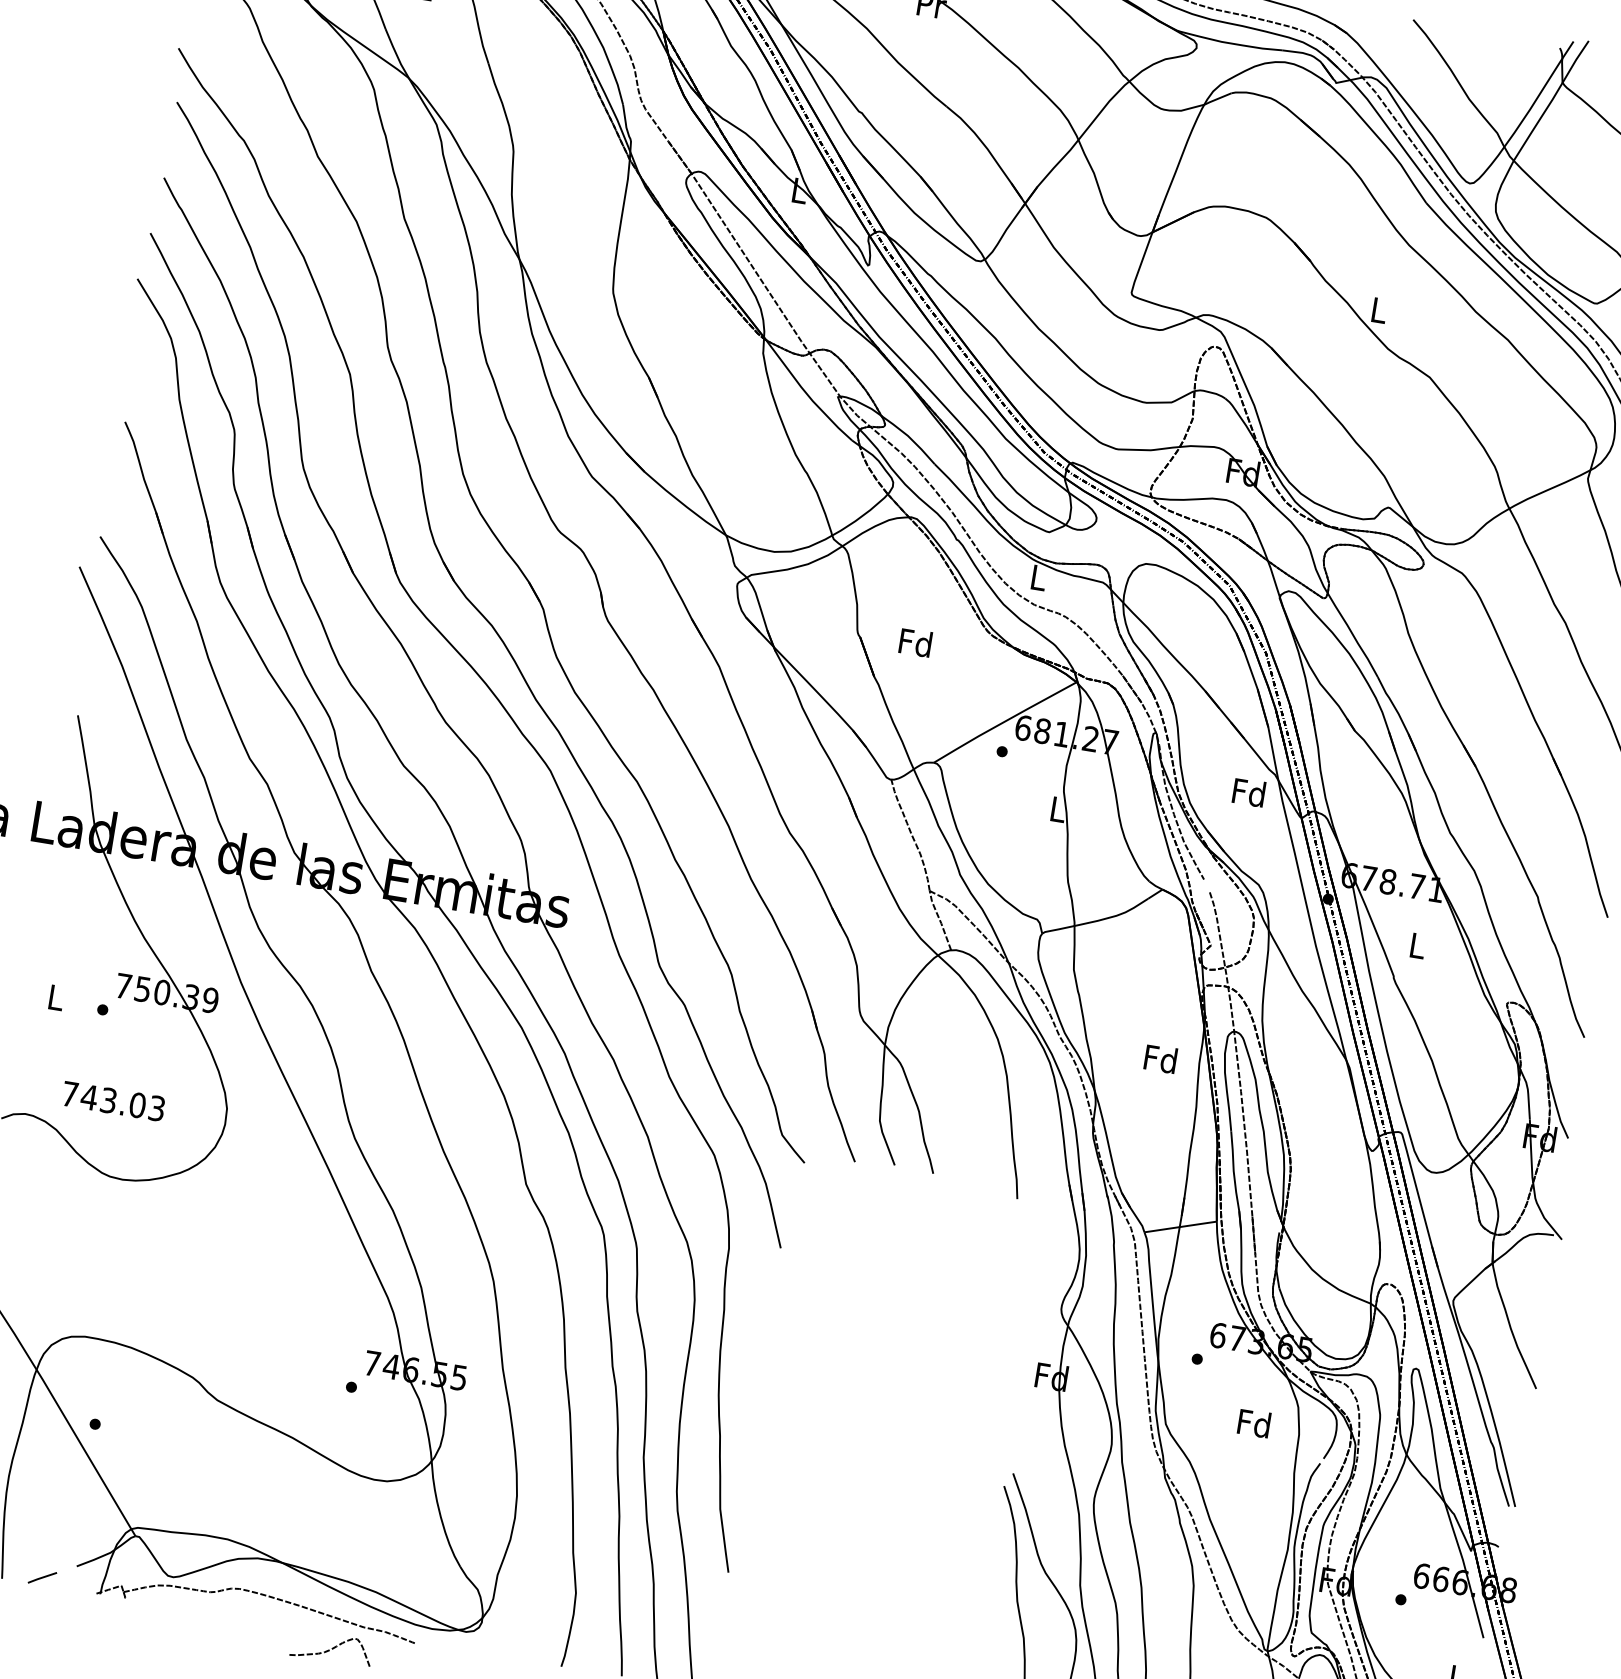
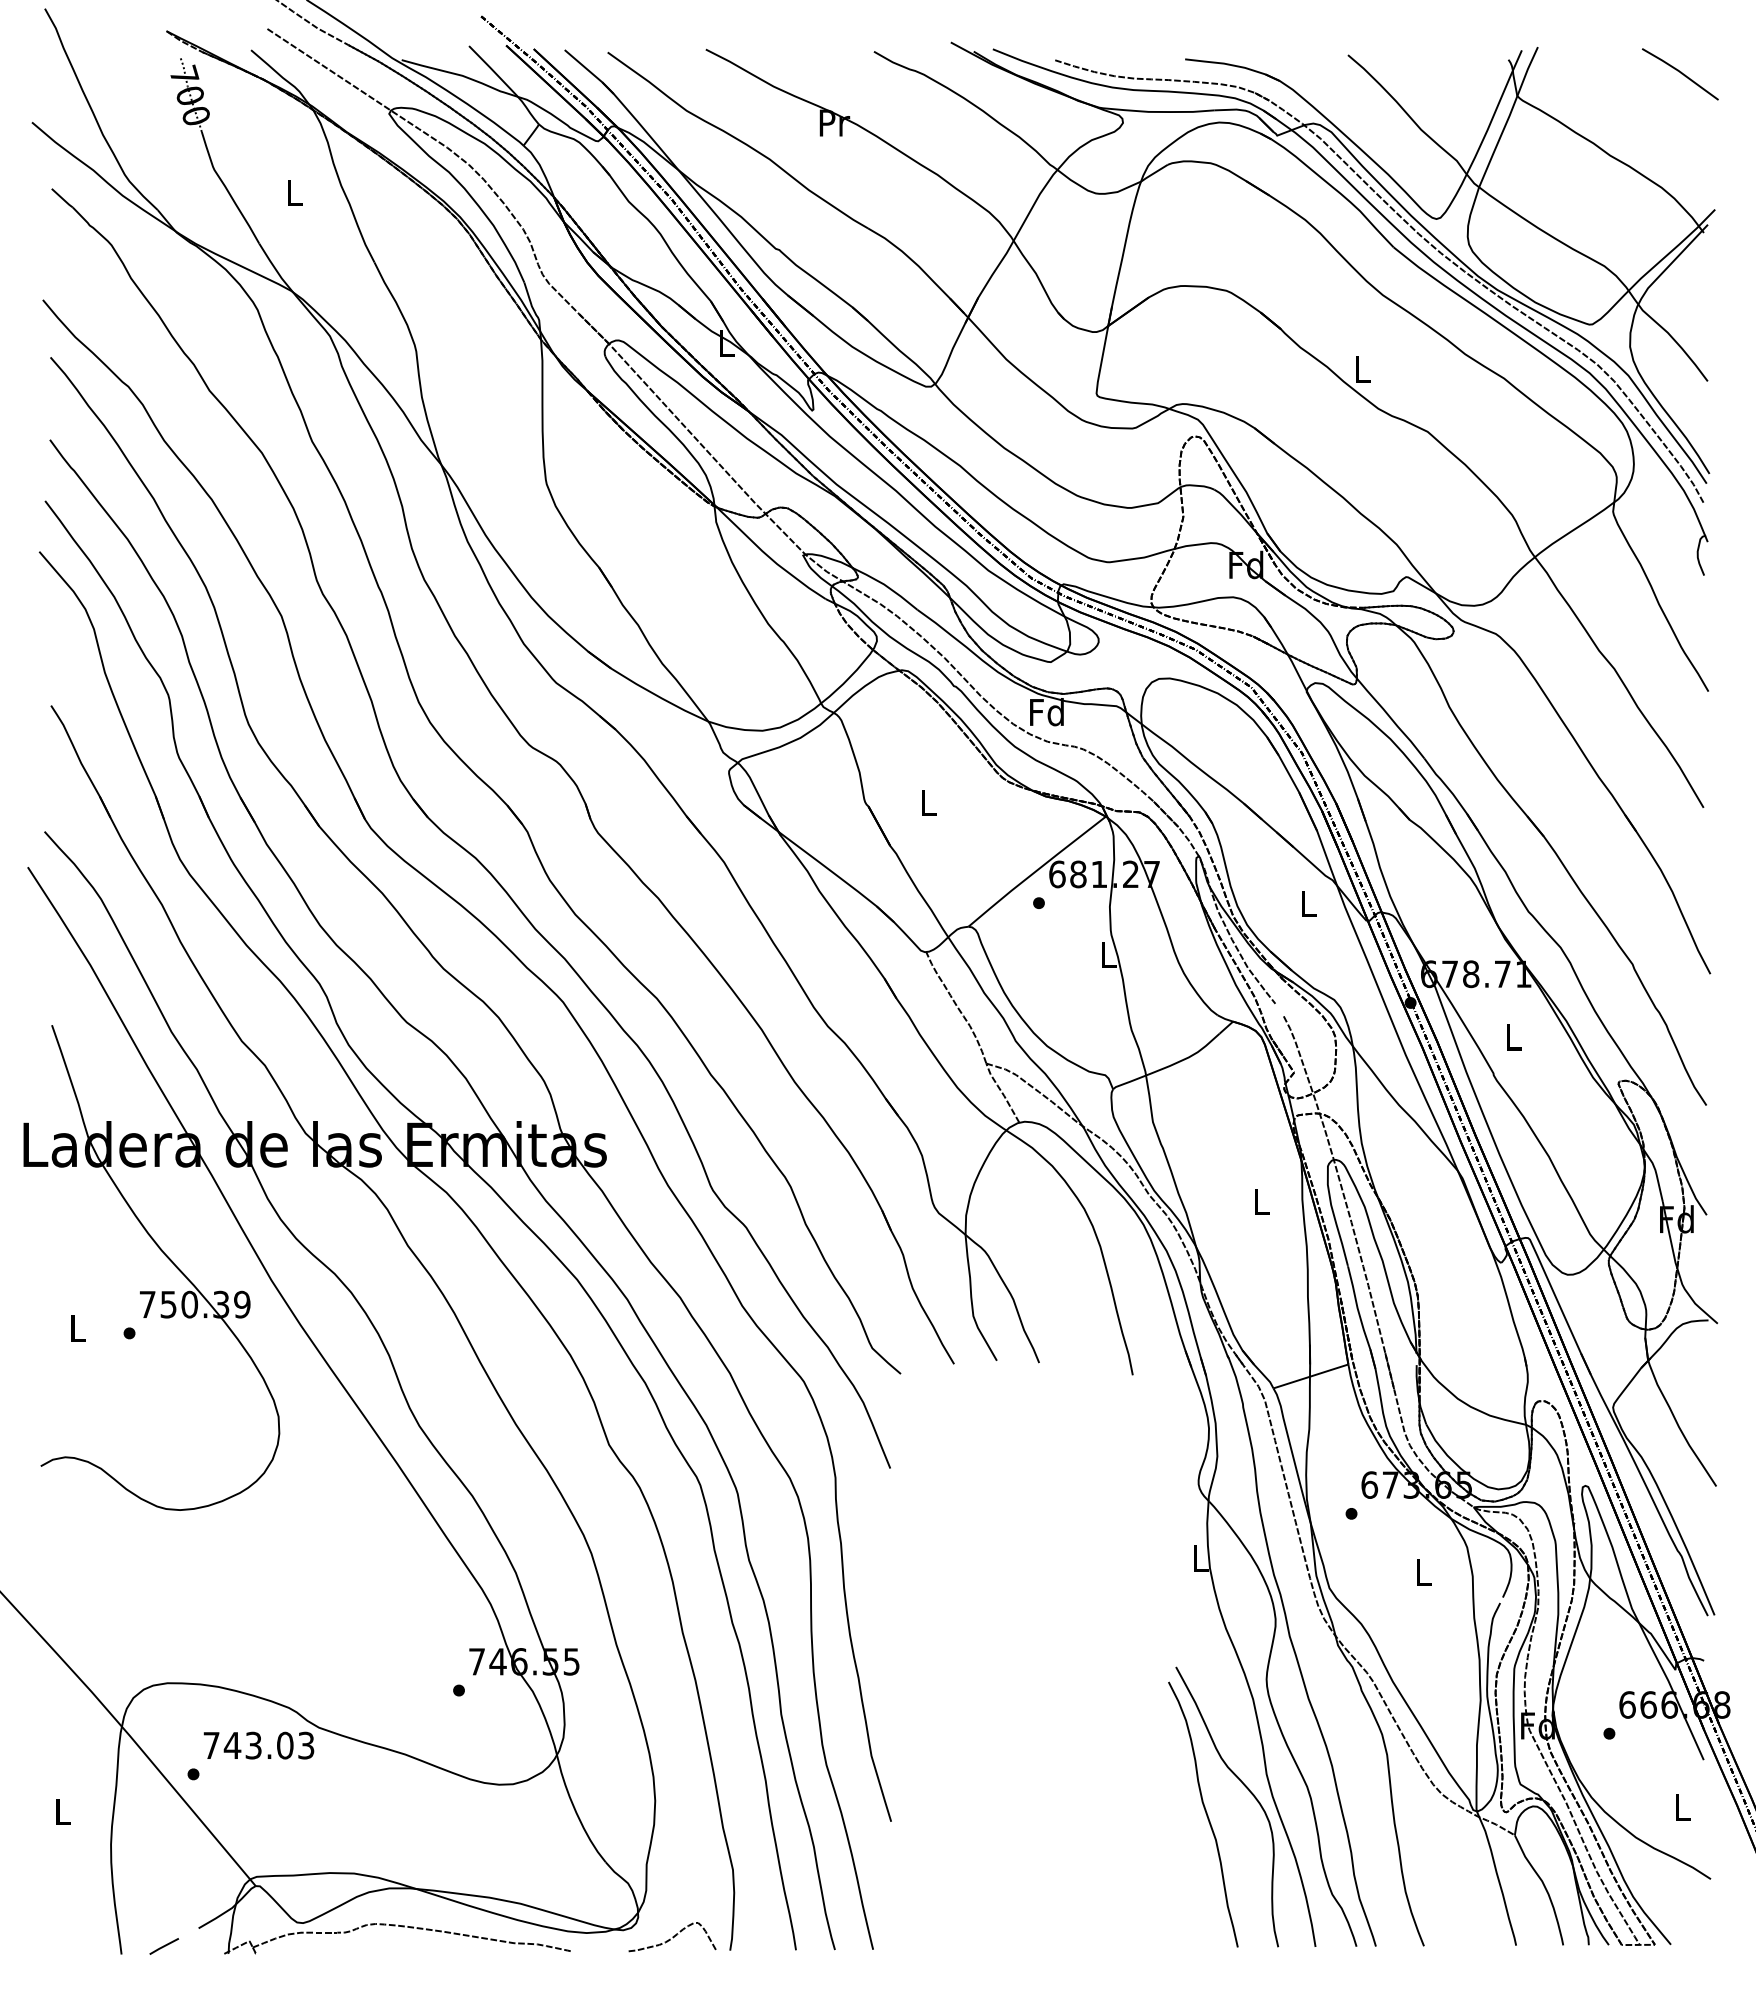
text: (1037, 577) -> (1046, 712), L -> Fd
text: (915, 642) -> (928, 802), Fd -> L
text: (1248, 792) -> (1307, 903), Fd -> L
text: (1160, 1058) -> (1260, 1201), Fd -> L
text: (113, 1101) -> (258, 1745), moved
text: (1051, 1376) -> (1199, 1557), Fd -> L
text: (1253, 1423) -> (1422, 1572), Fd -> L
curve: (331, 1648) -> (672, 1937), moved

